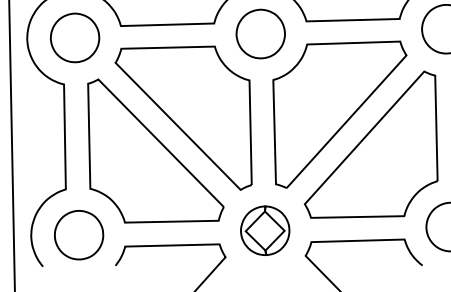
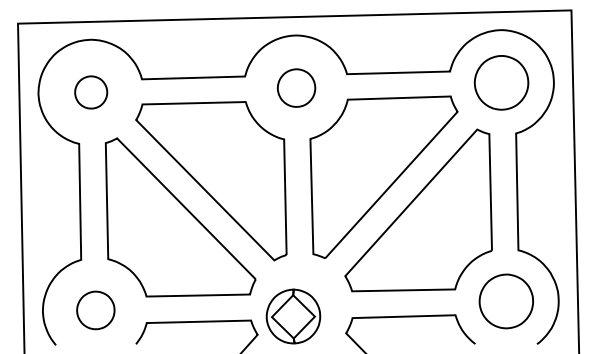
part: (260, 33) -> (296, 87), size x0.7
part: (74, 37) -> (90, 92), size x0.6
part: (265, 230) -> (293, 316), moved
part: (78, 235) -> (95, 310), size x0.7

